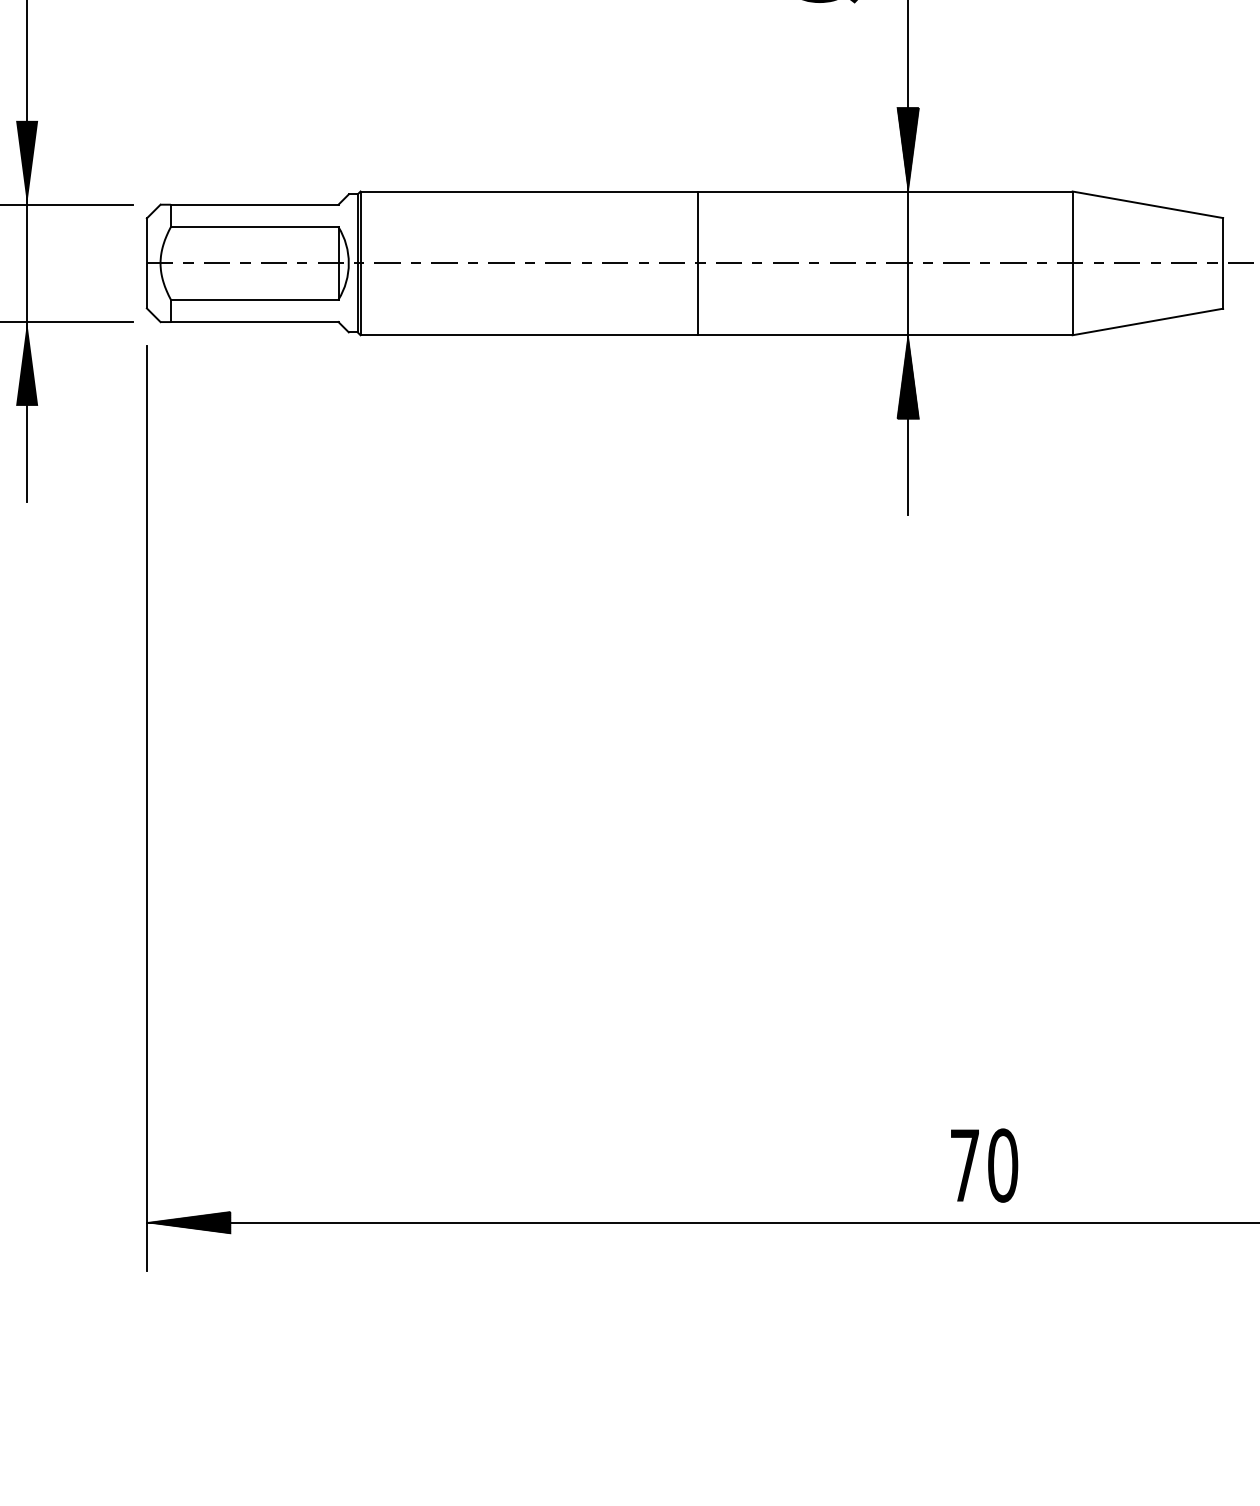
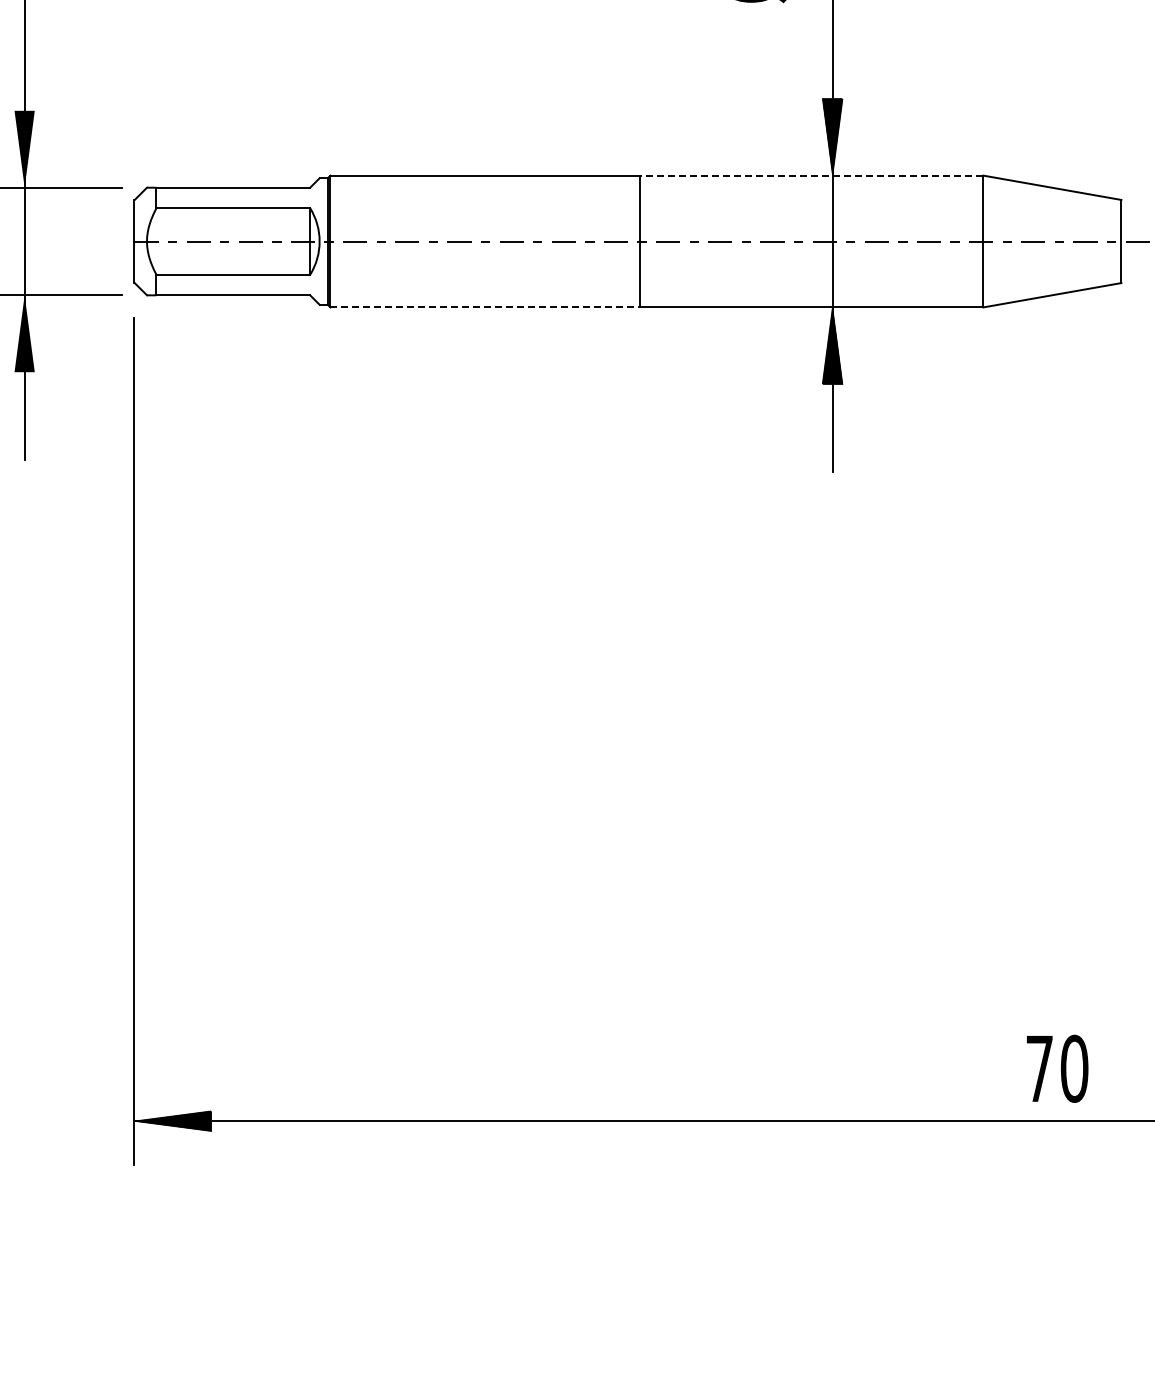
line: (885, 191) -> (811, 175), solid -> dashed
line: (529, 335) -> (485, 307), solid -> dashed
text: (984, 1165) -> (1057, 1068), moved

